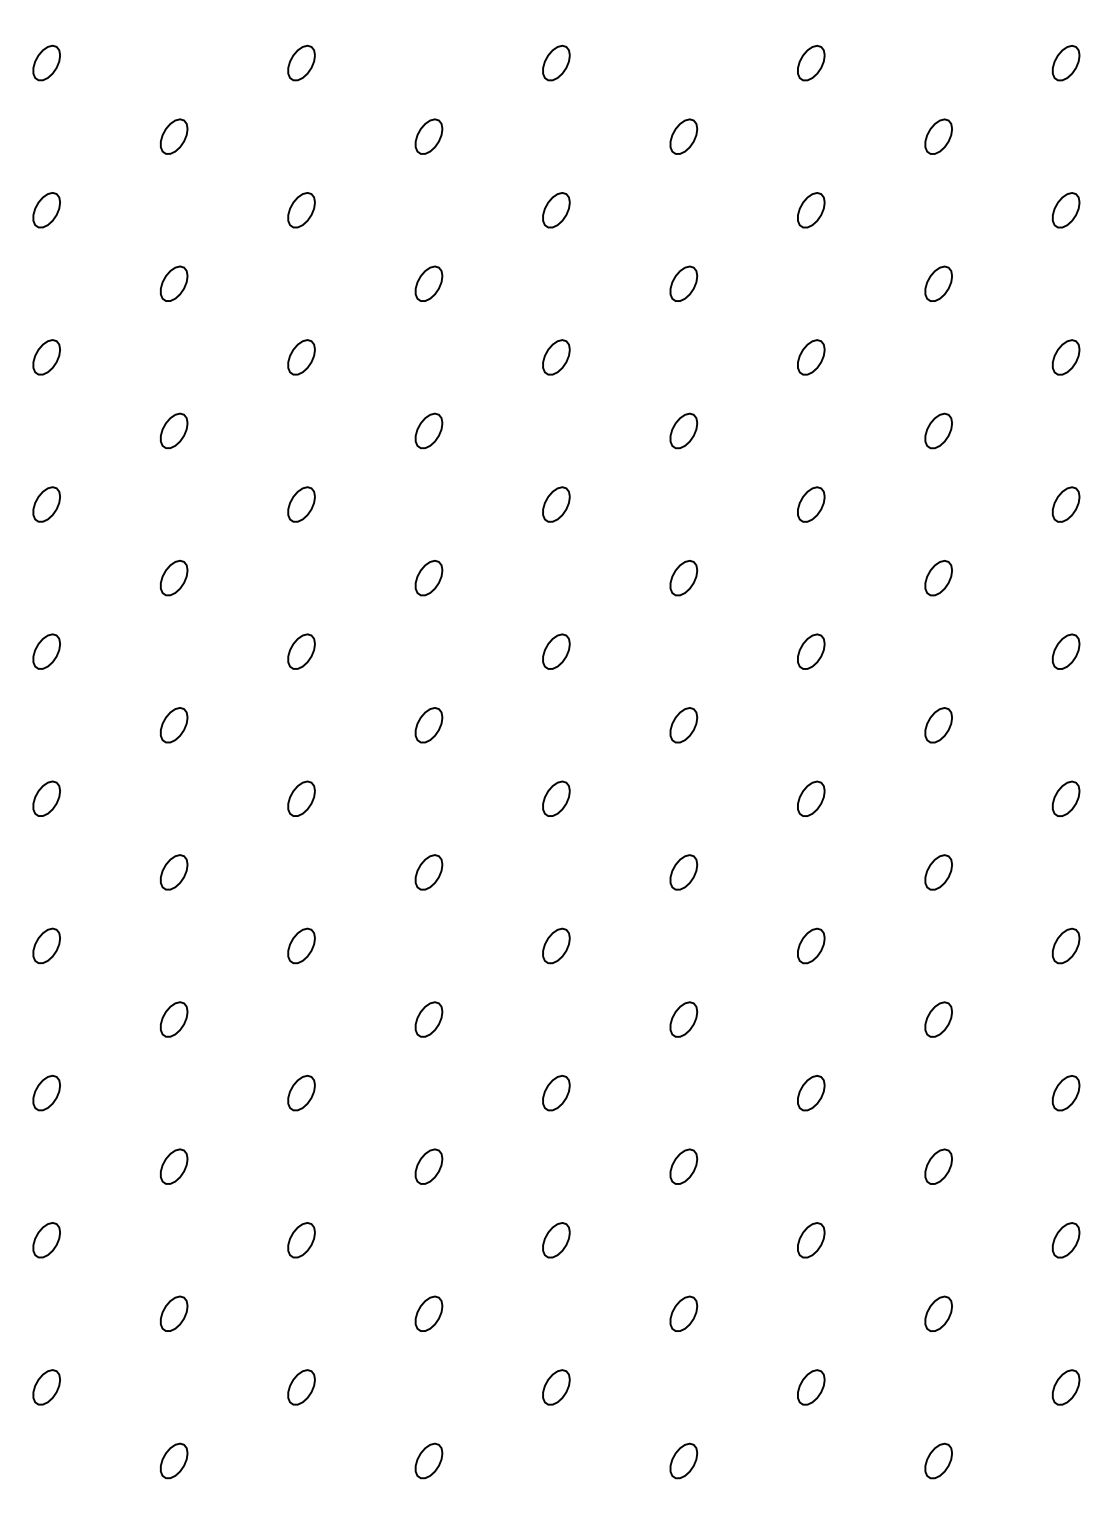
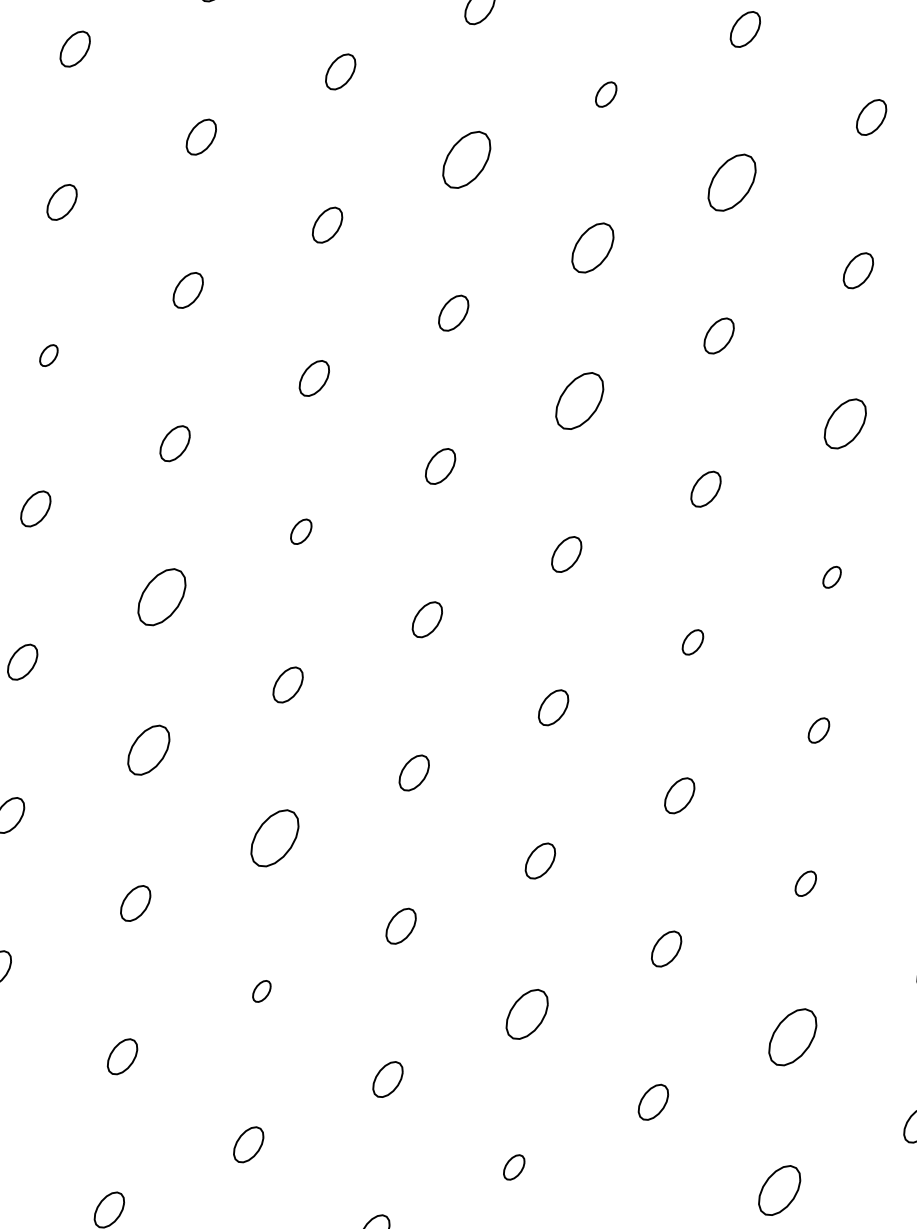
part: (683, 283) -> (605, 94), size x0.7
part: (556, 357) -> (466, 160), size x1.6
part: (811, 357) -> (732, 182), size x1.6
part: (683, 430) -> (592, 247), size x1.4
part: (173, 577) -> (48, 354), size x0.6
part: (683, 578) -> (579, 401), size x1.6
part: (938, 578) -> (845, 424), size x1.4
part: (428, 725) -> (300, 531), size x0.7
part: (938, 725) -> (832, 577), size x0.6
part: (301, 798) -> (162, 596), size x1.6
part: (811, 798) -> (693, 642), size x0.7
part: (938, 872) -> (818, 730), size x0.7
part: (301, 945) -> (148, 749), size x1.4
part: (428, 1019) -> (274, 838), size x1.6
part: (938, 1019) -> (805, 883), size x0.7
part: (428, 1166) -> (261, 991), size x0.6
part: (683, 1166) -> (527, 1013), size x1.4
part: (938, 1166) -> (792, 1036), size x1.6
part: (683, 1313) -> (513, 1167), size x0.7
part: (938, 1313) -> (779, 1189), size x1.4

